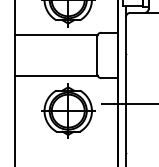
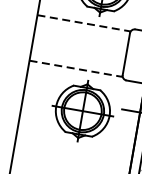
line: (56, 35) -> (84, 23), solid -> dashed
line: (56, 75) -> (76, 68), solid -> dashed

